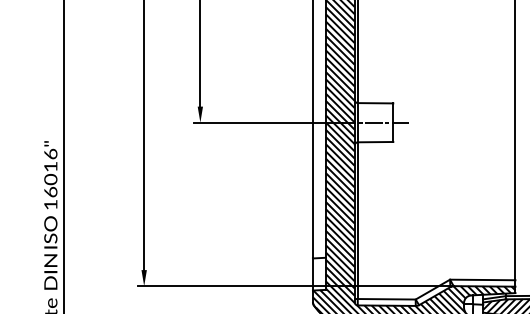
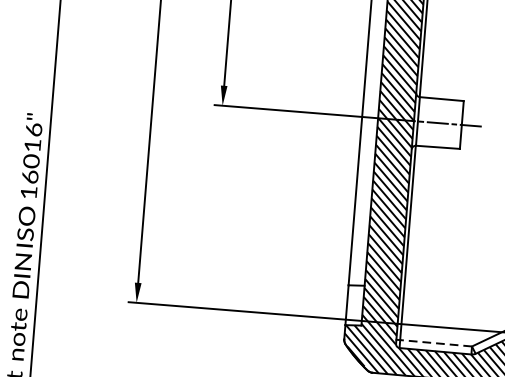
line: (386, 299) -> (435, 343), solid -> dashed

